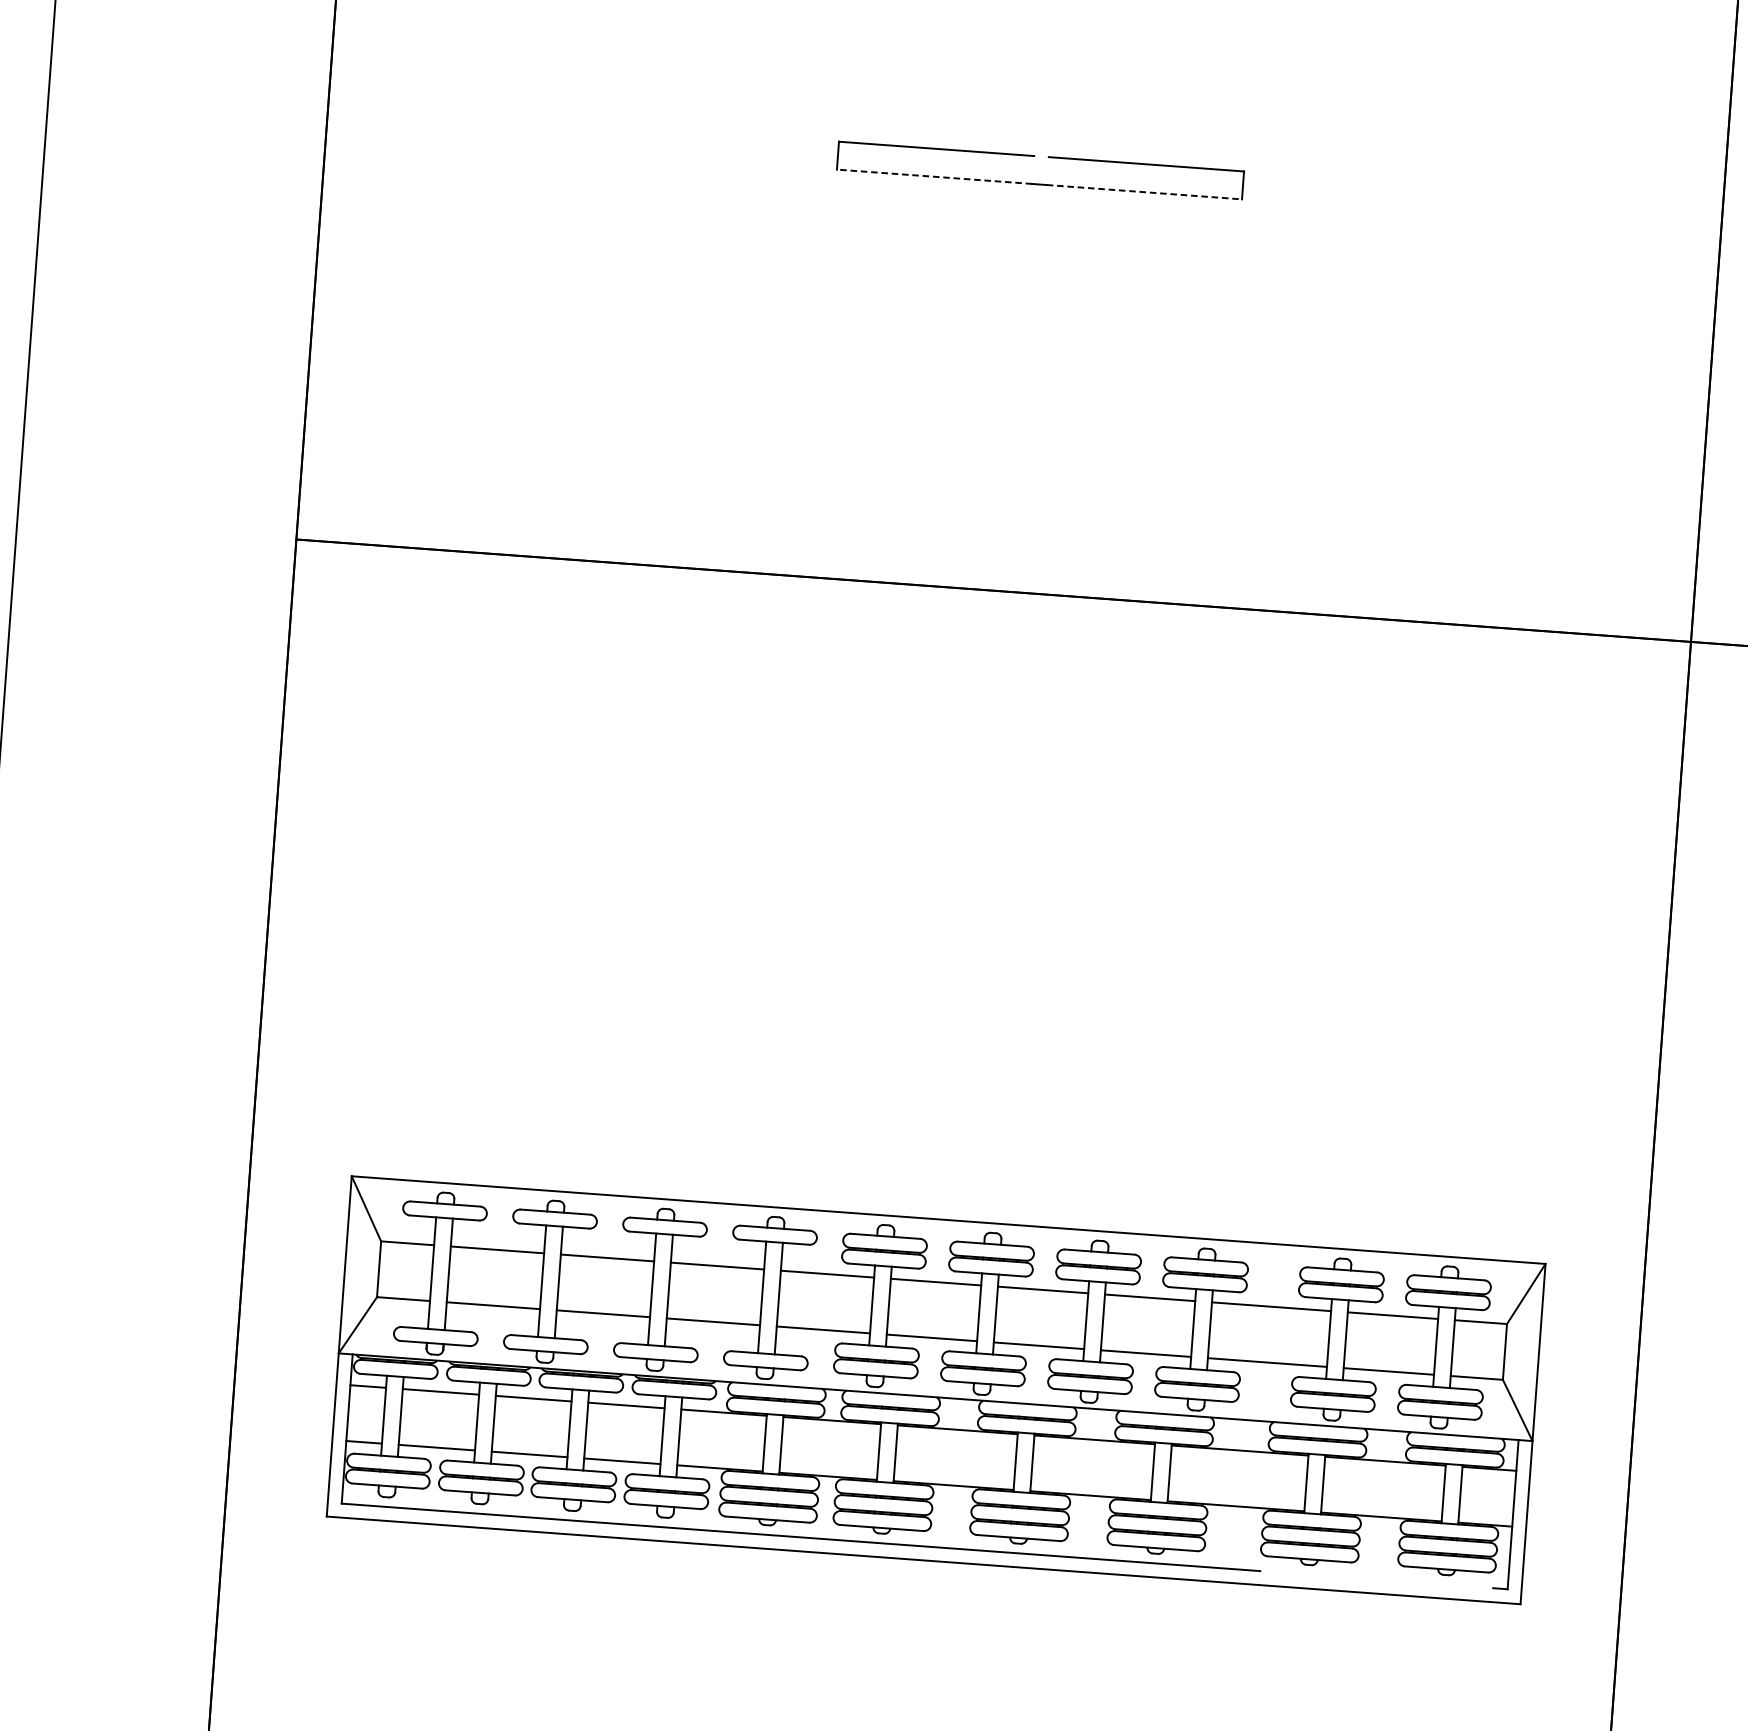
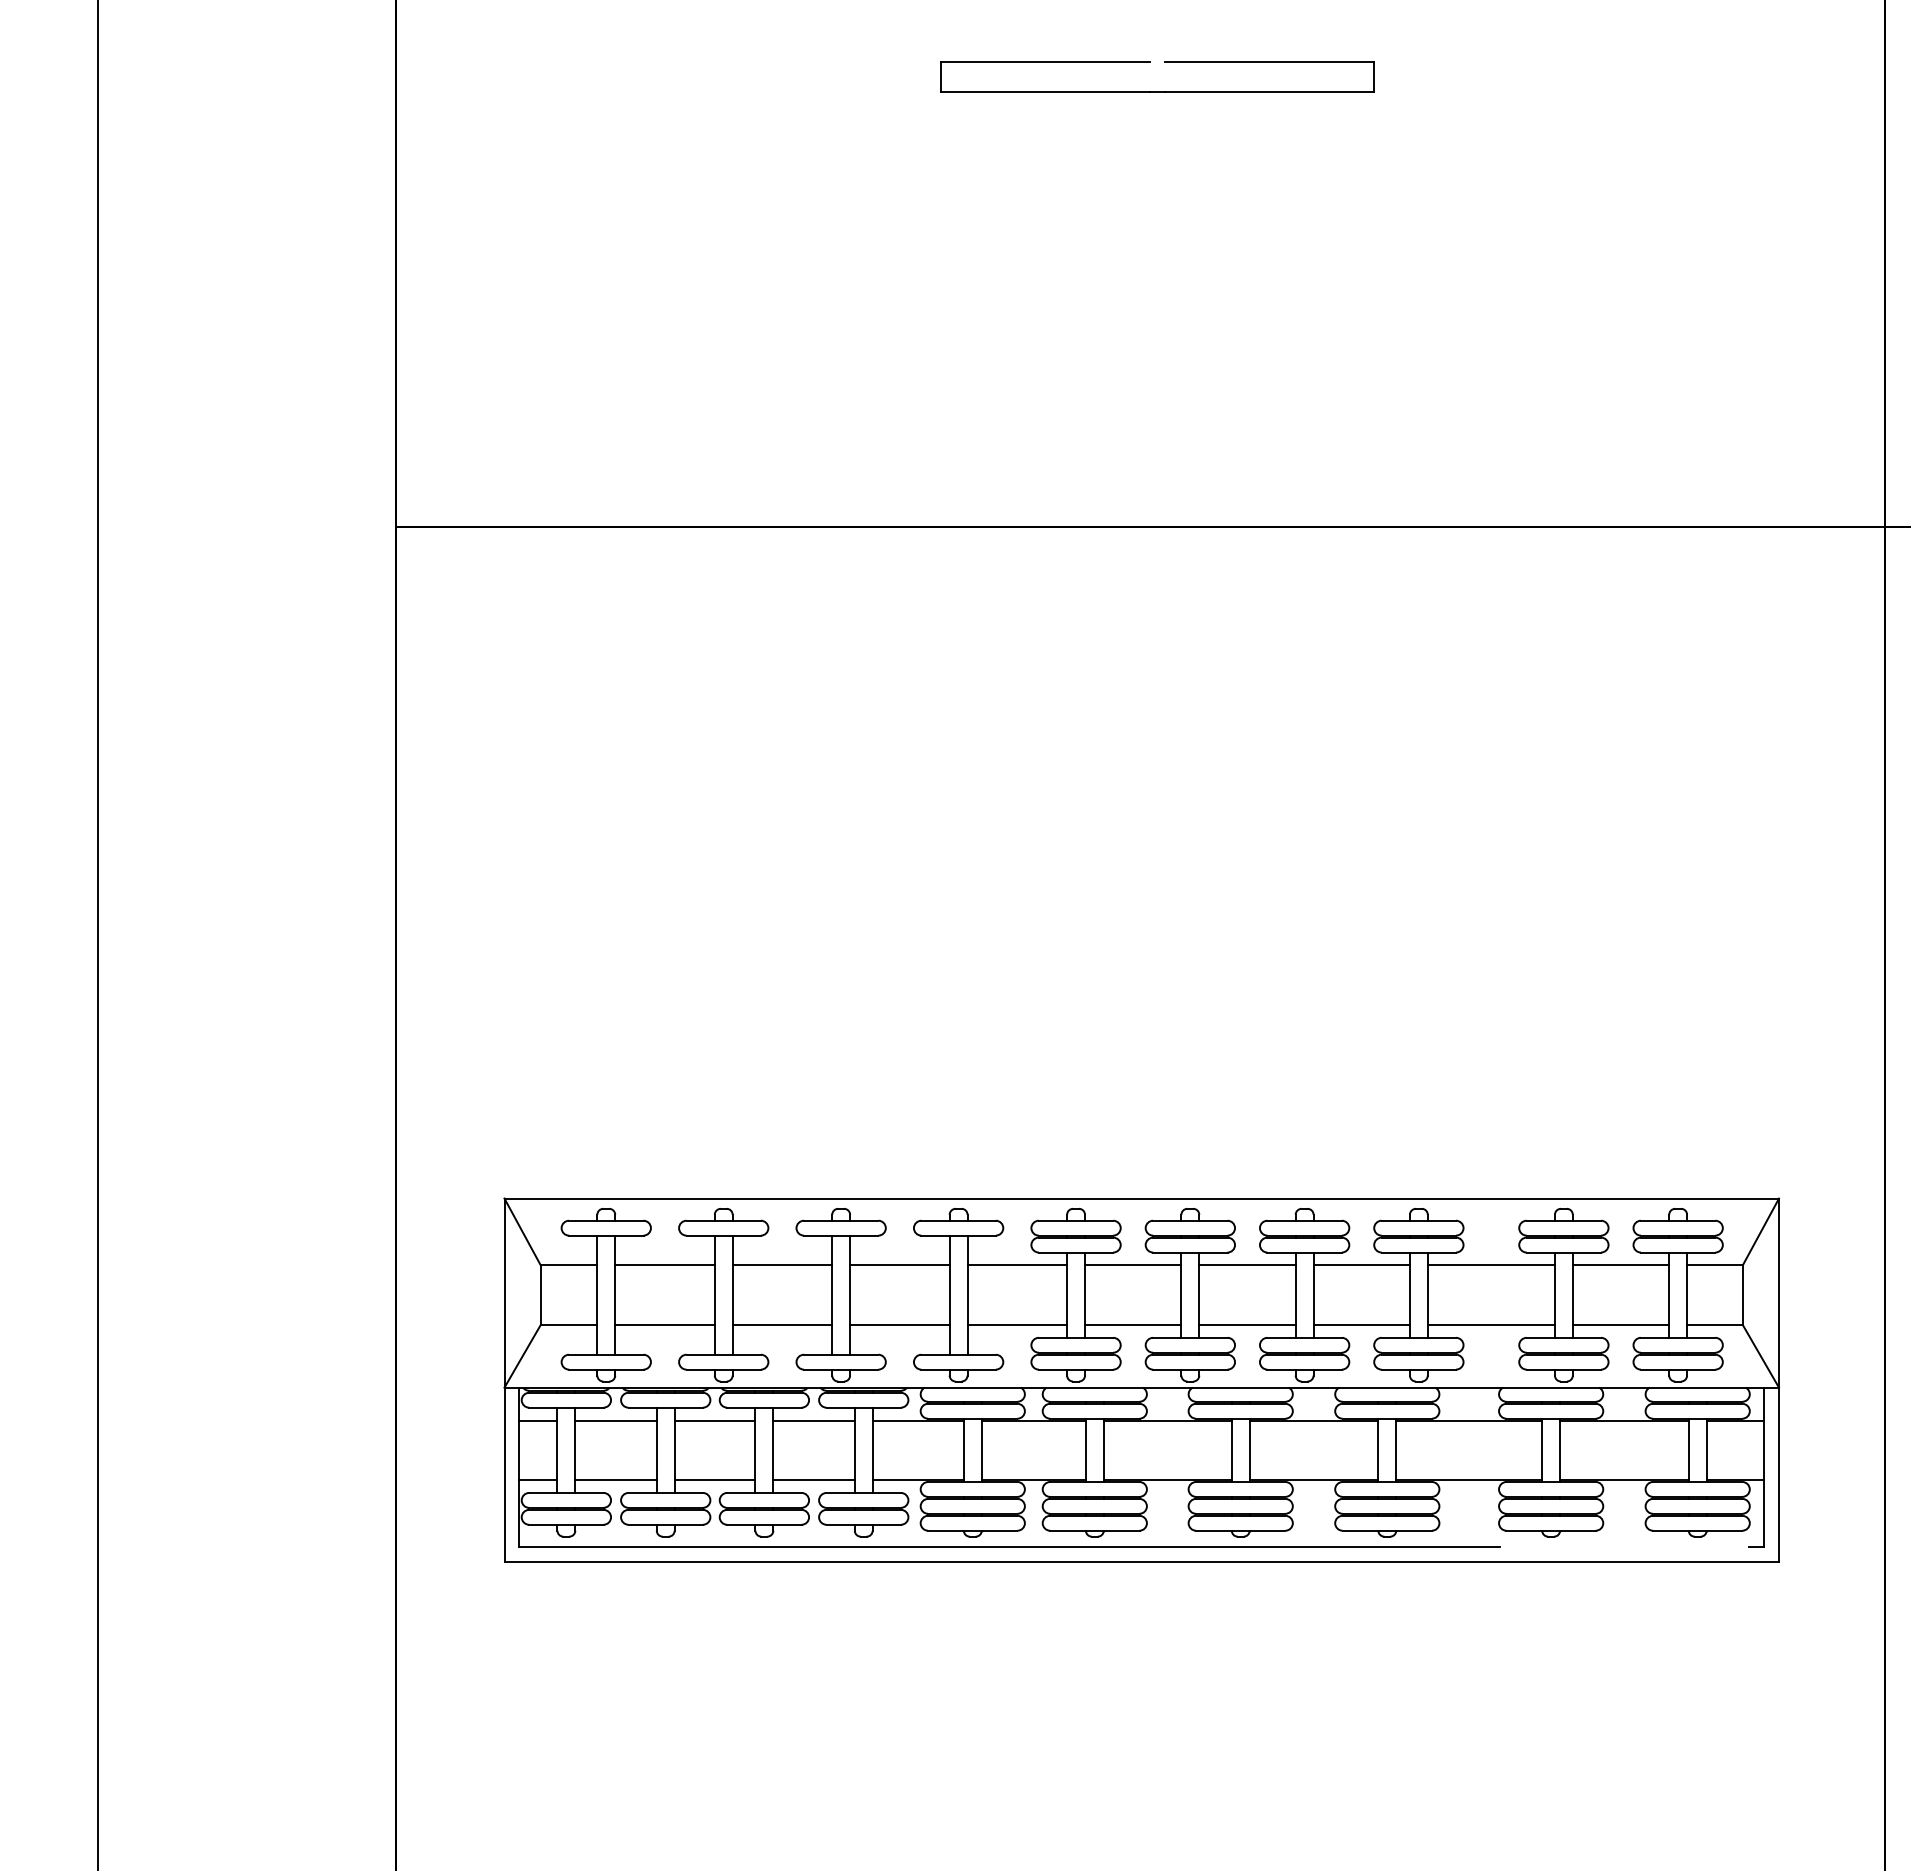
line: (933, 176) -> (1044, 91), dashed -> solid
line: (1144, 191) -> (1269, 91), dashed -> solid

